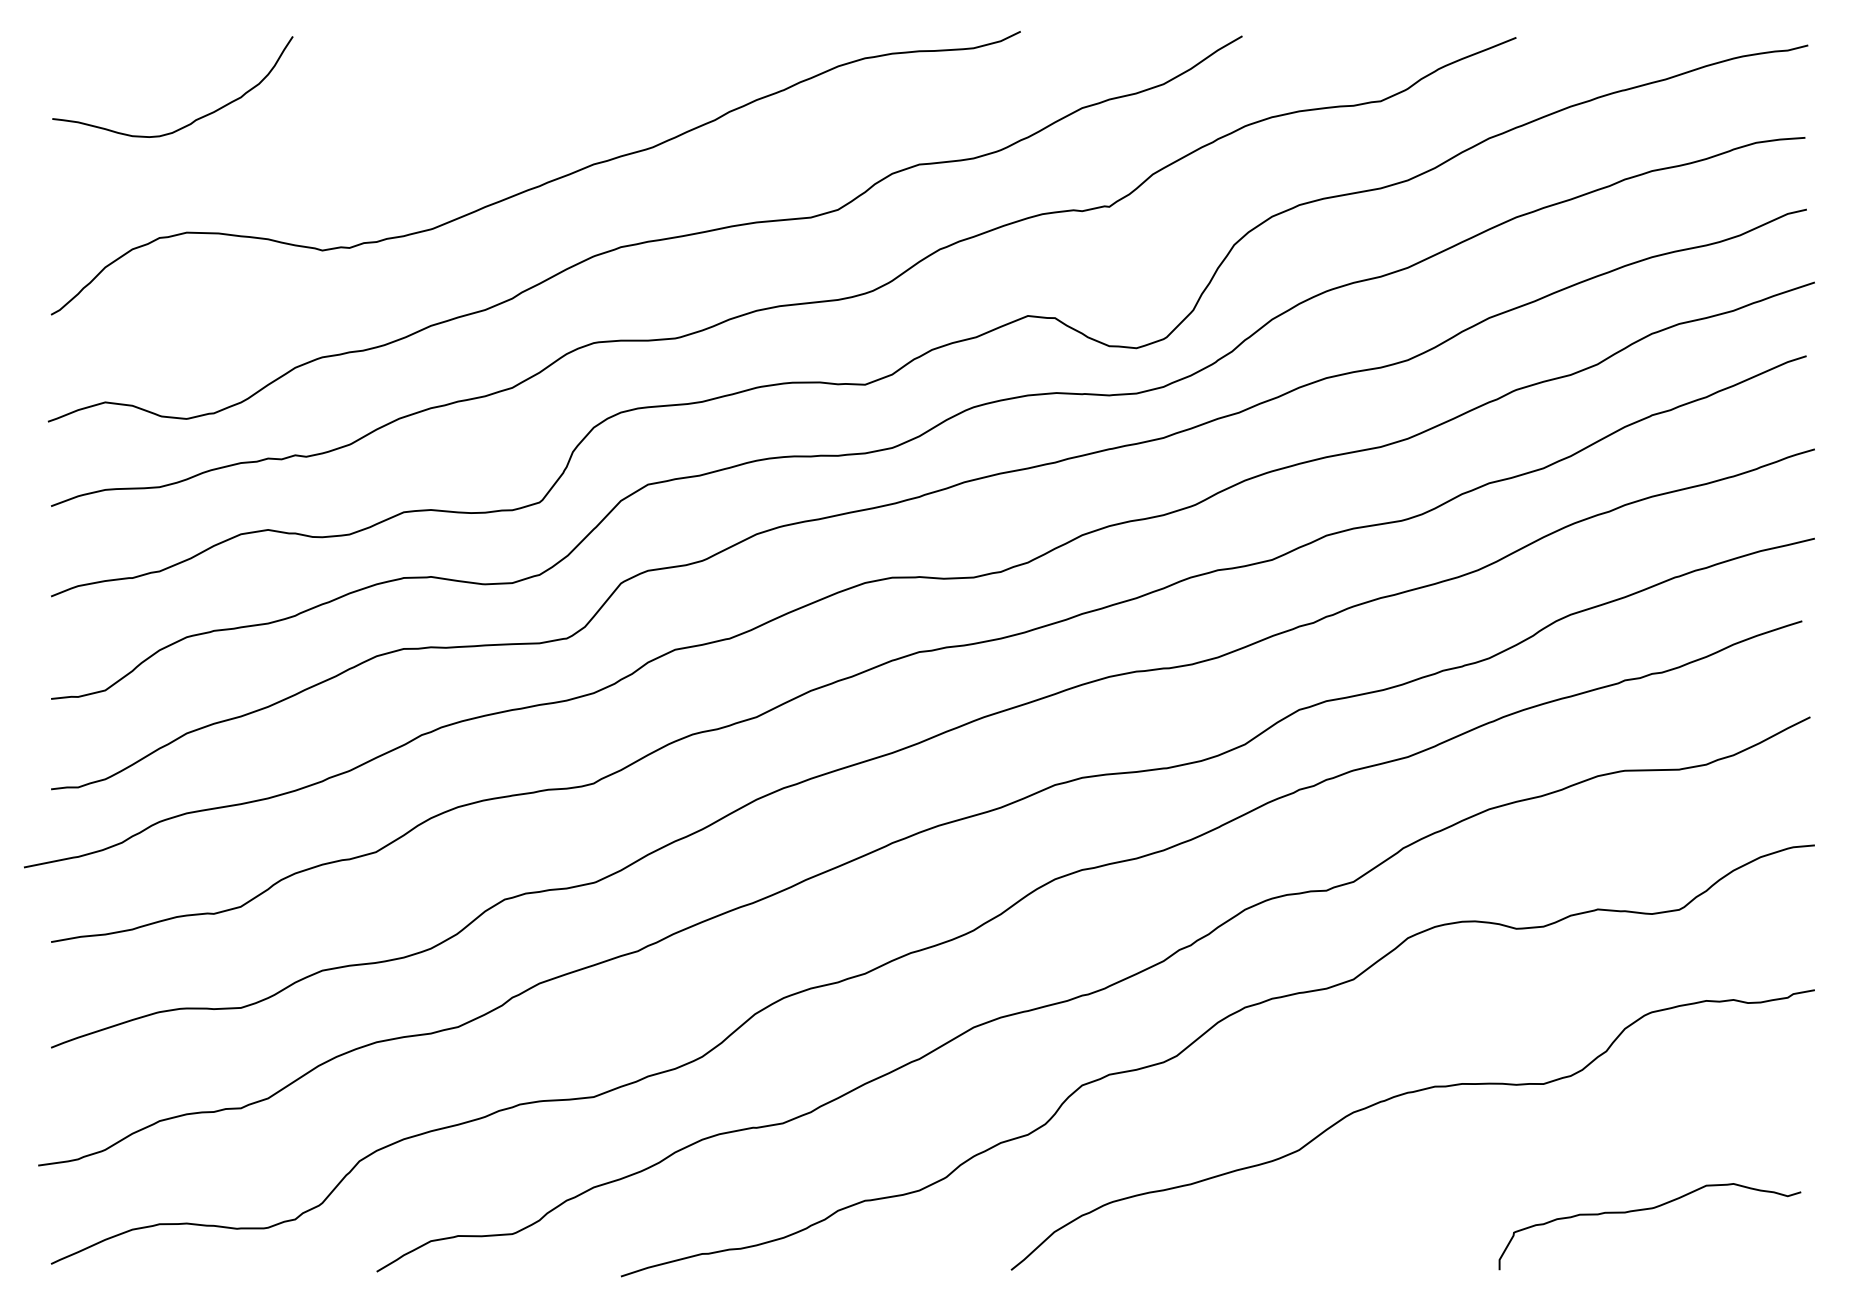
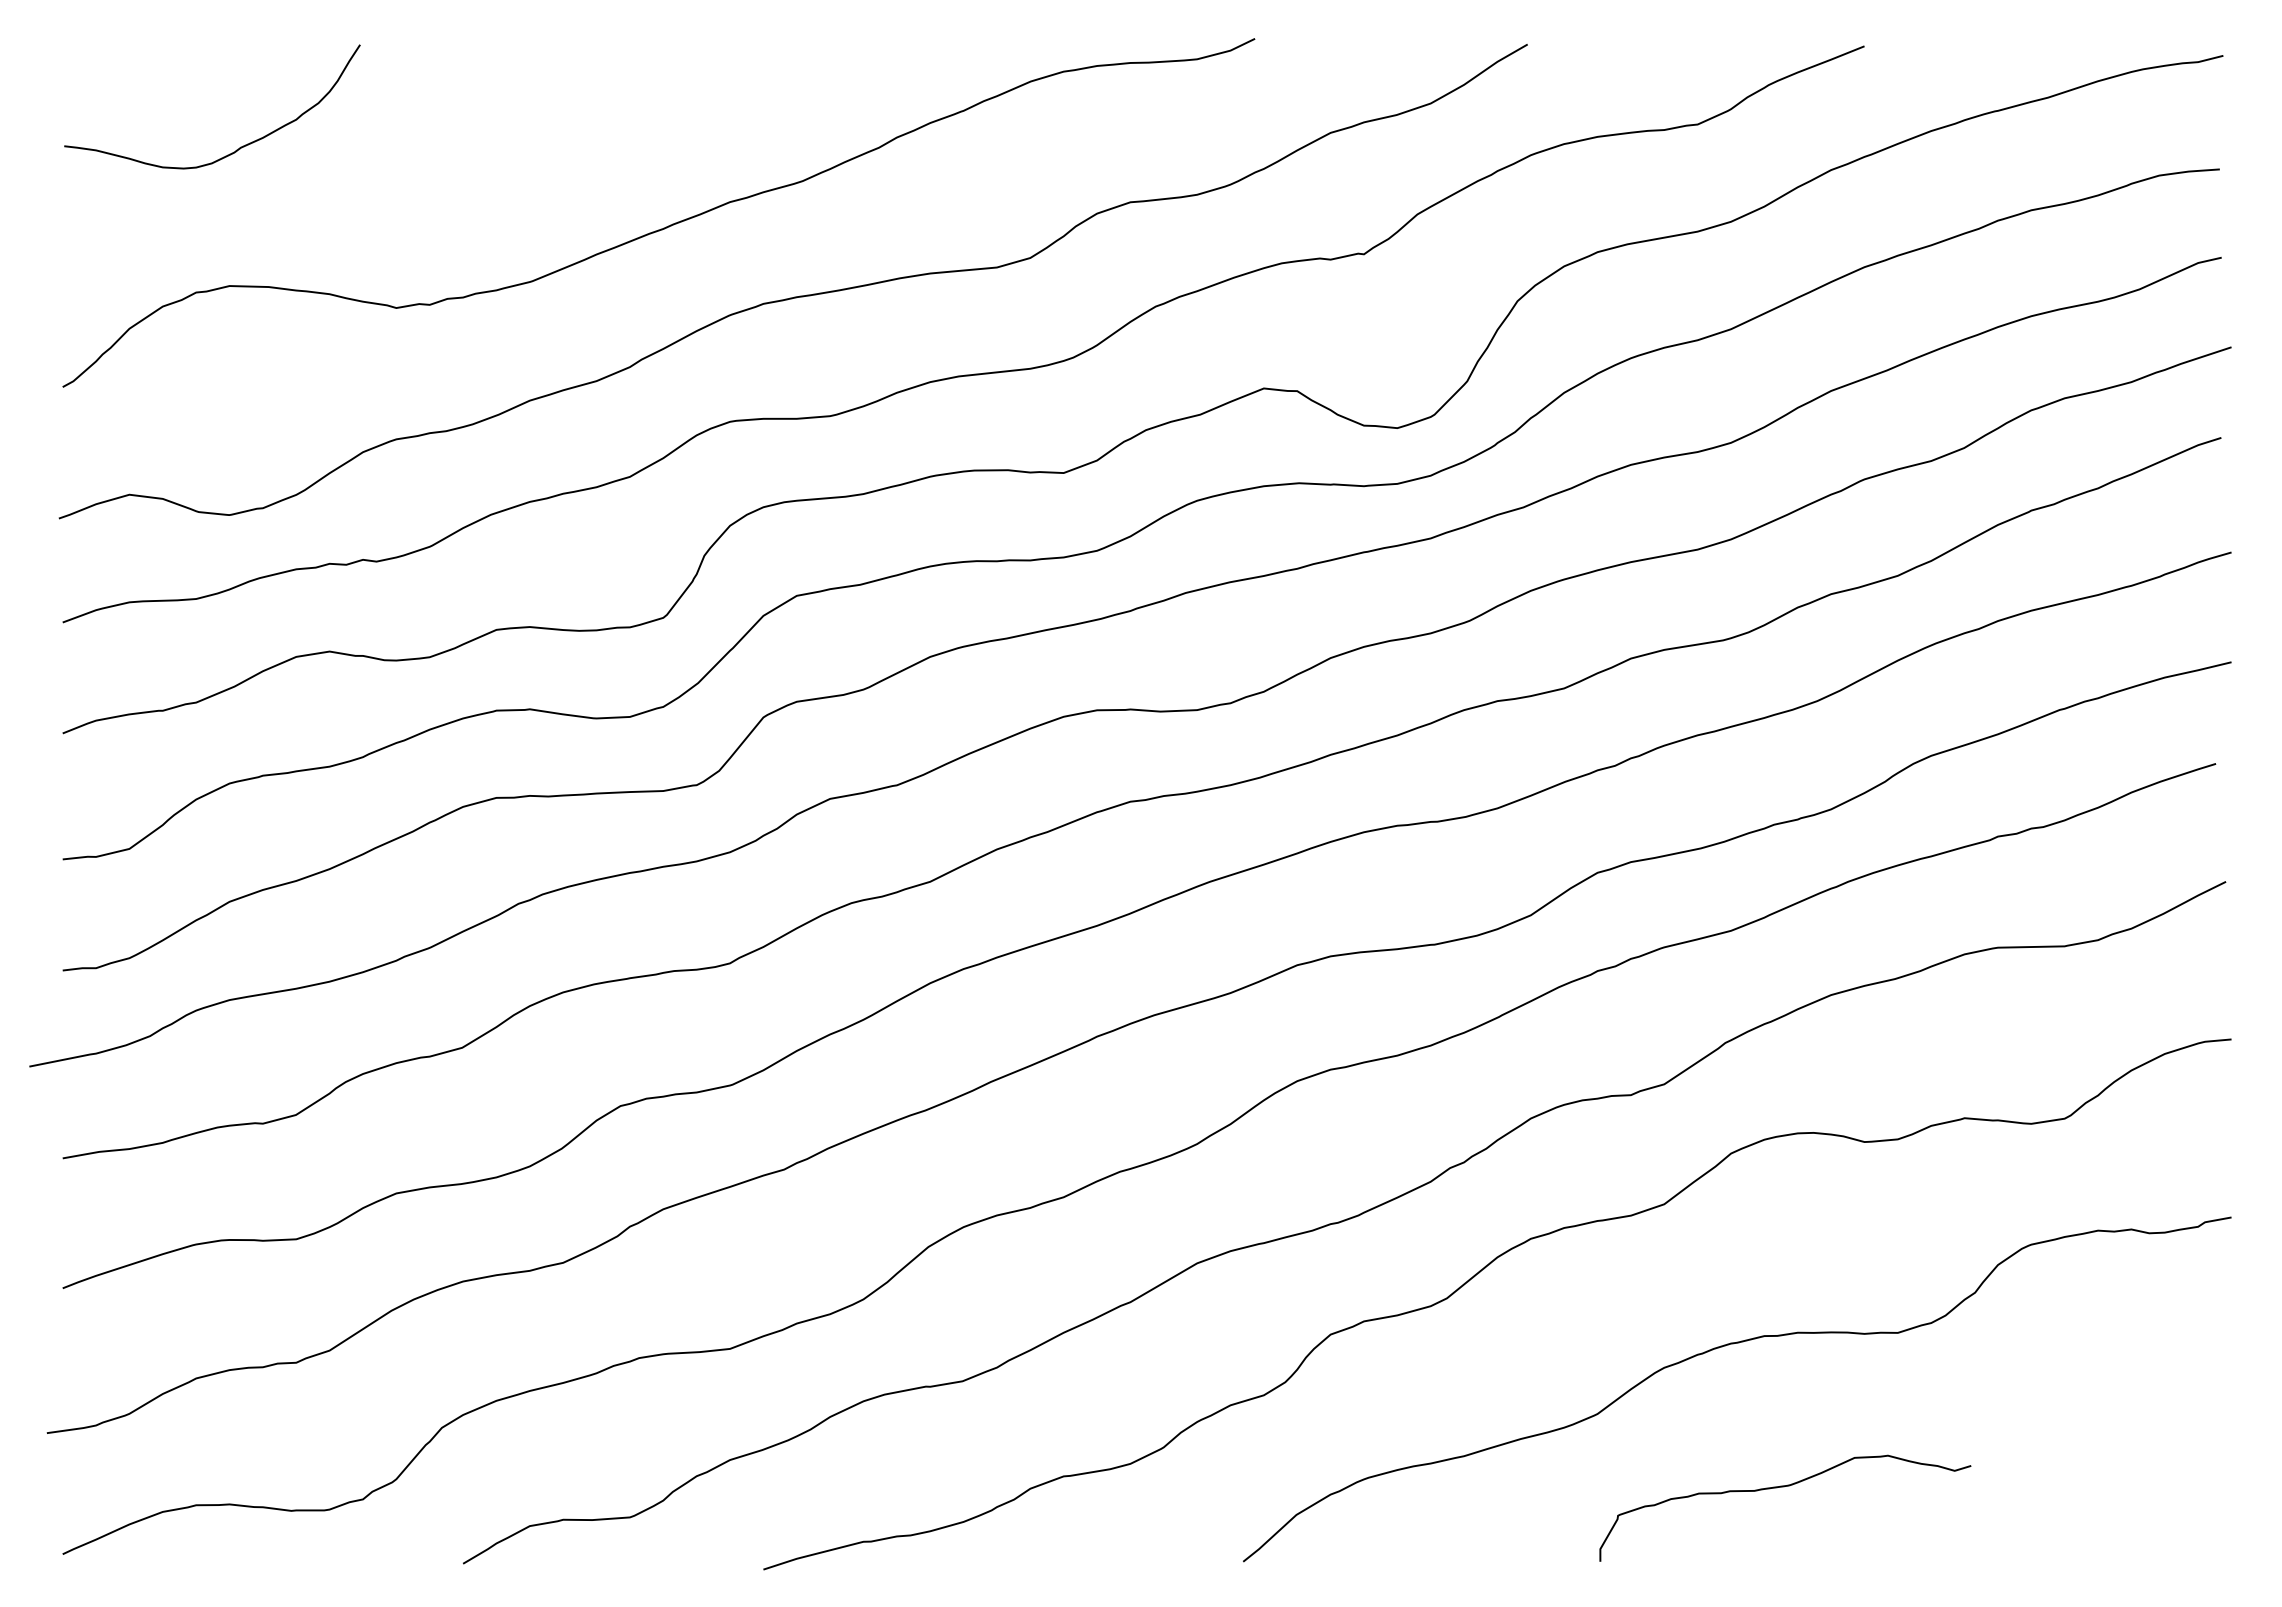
curve: (1645, 1210) -> (1779, 1488), moved

